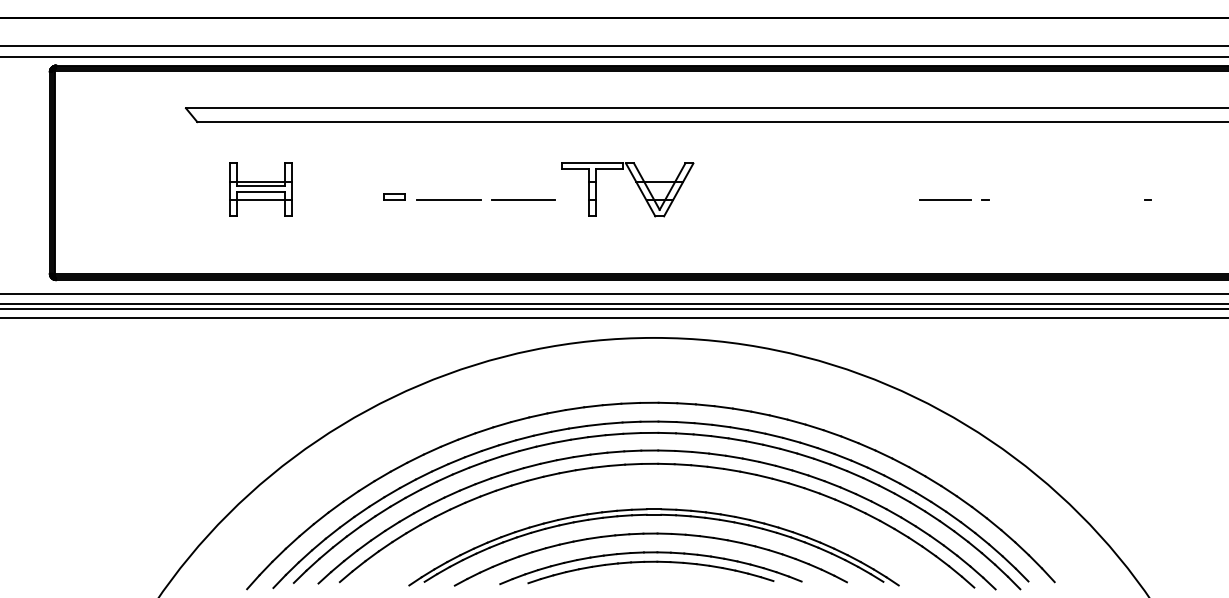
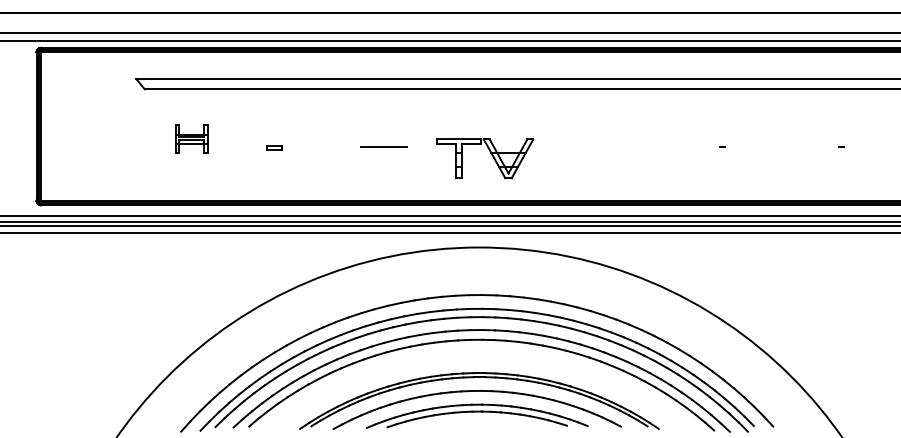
part: (636, 184) -> (491, 154), moved
part: (260, 189) -> (191, 138), size x0.7
part: (394, 196) -> (274, 147), moved
line: (448, 200) -> (328, 146), removed
line: (945, 200) -> (693, 146), removed

